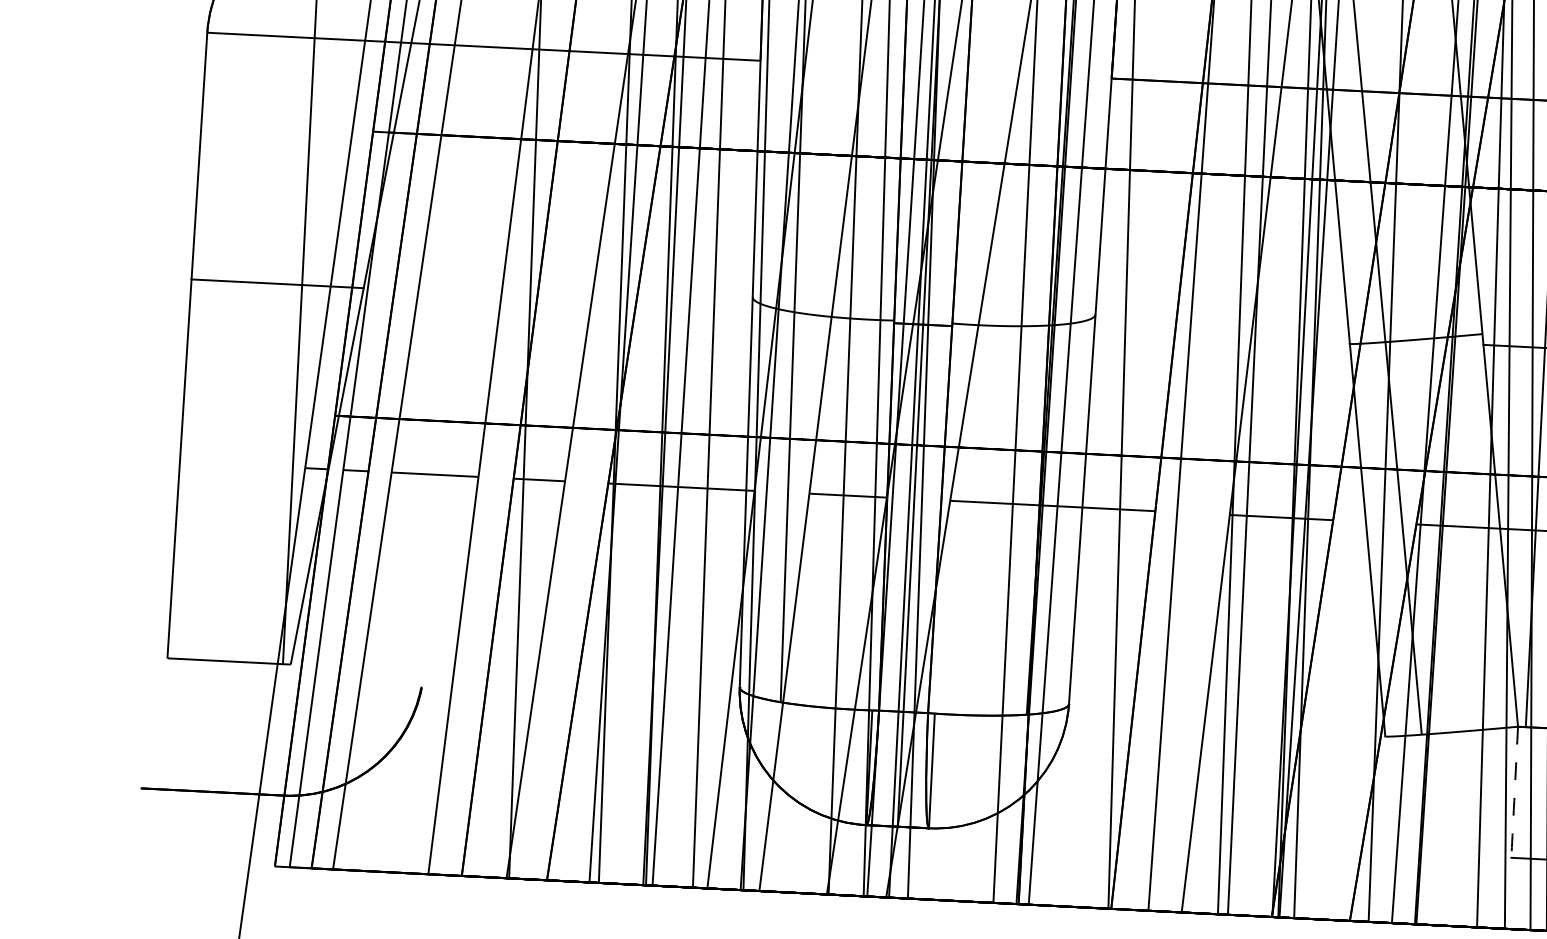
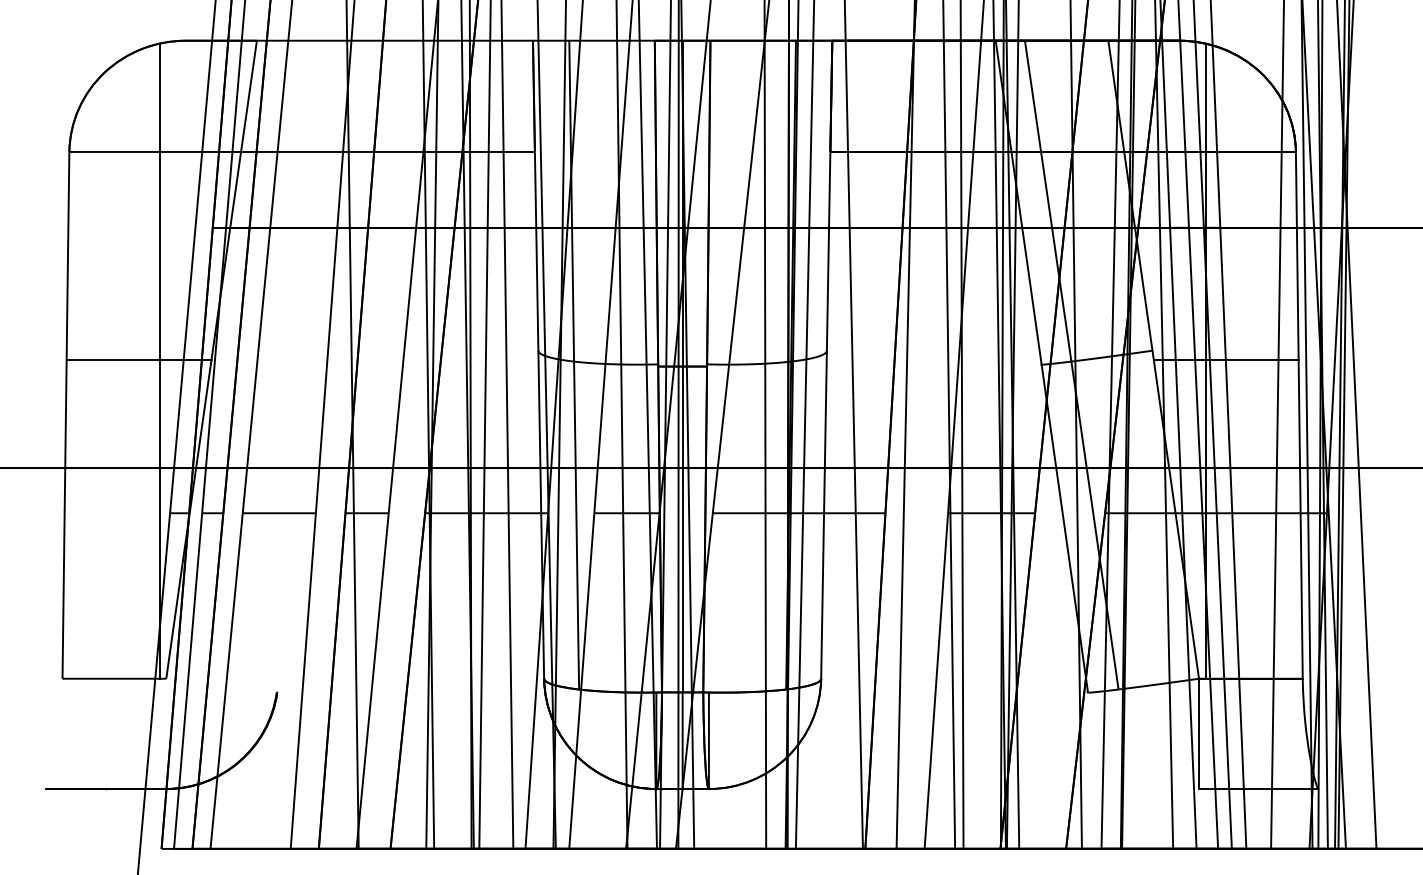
arc: (1515, 797) -> (1199, 738), dashed -> solid

